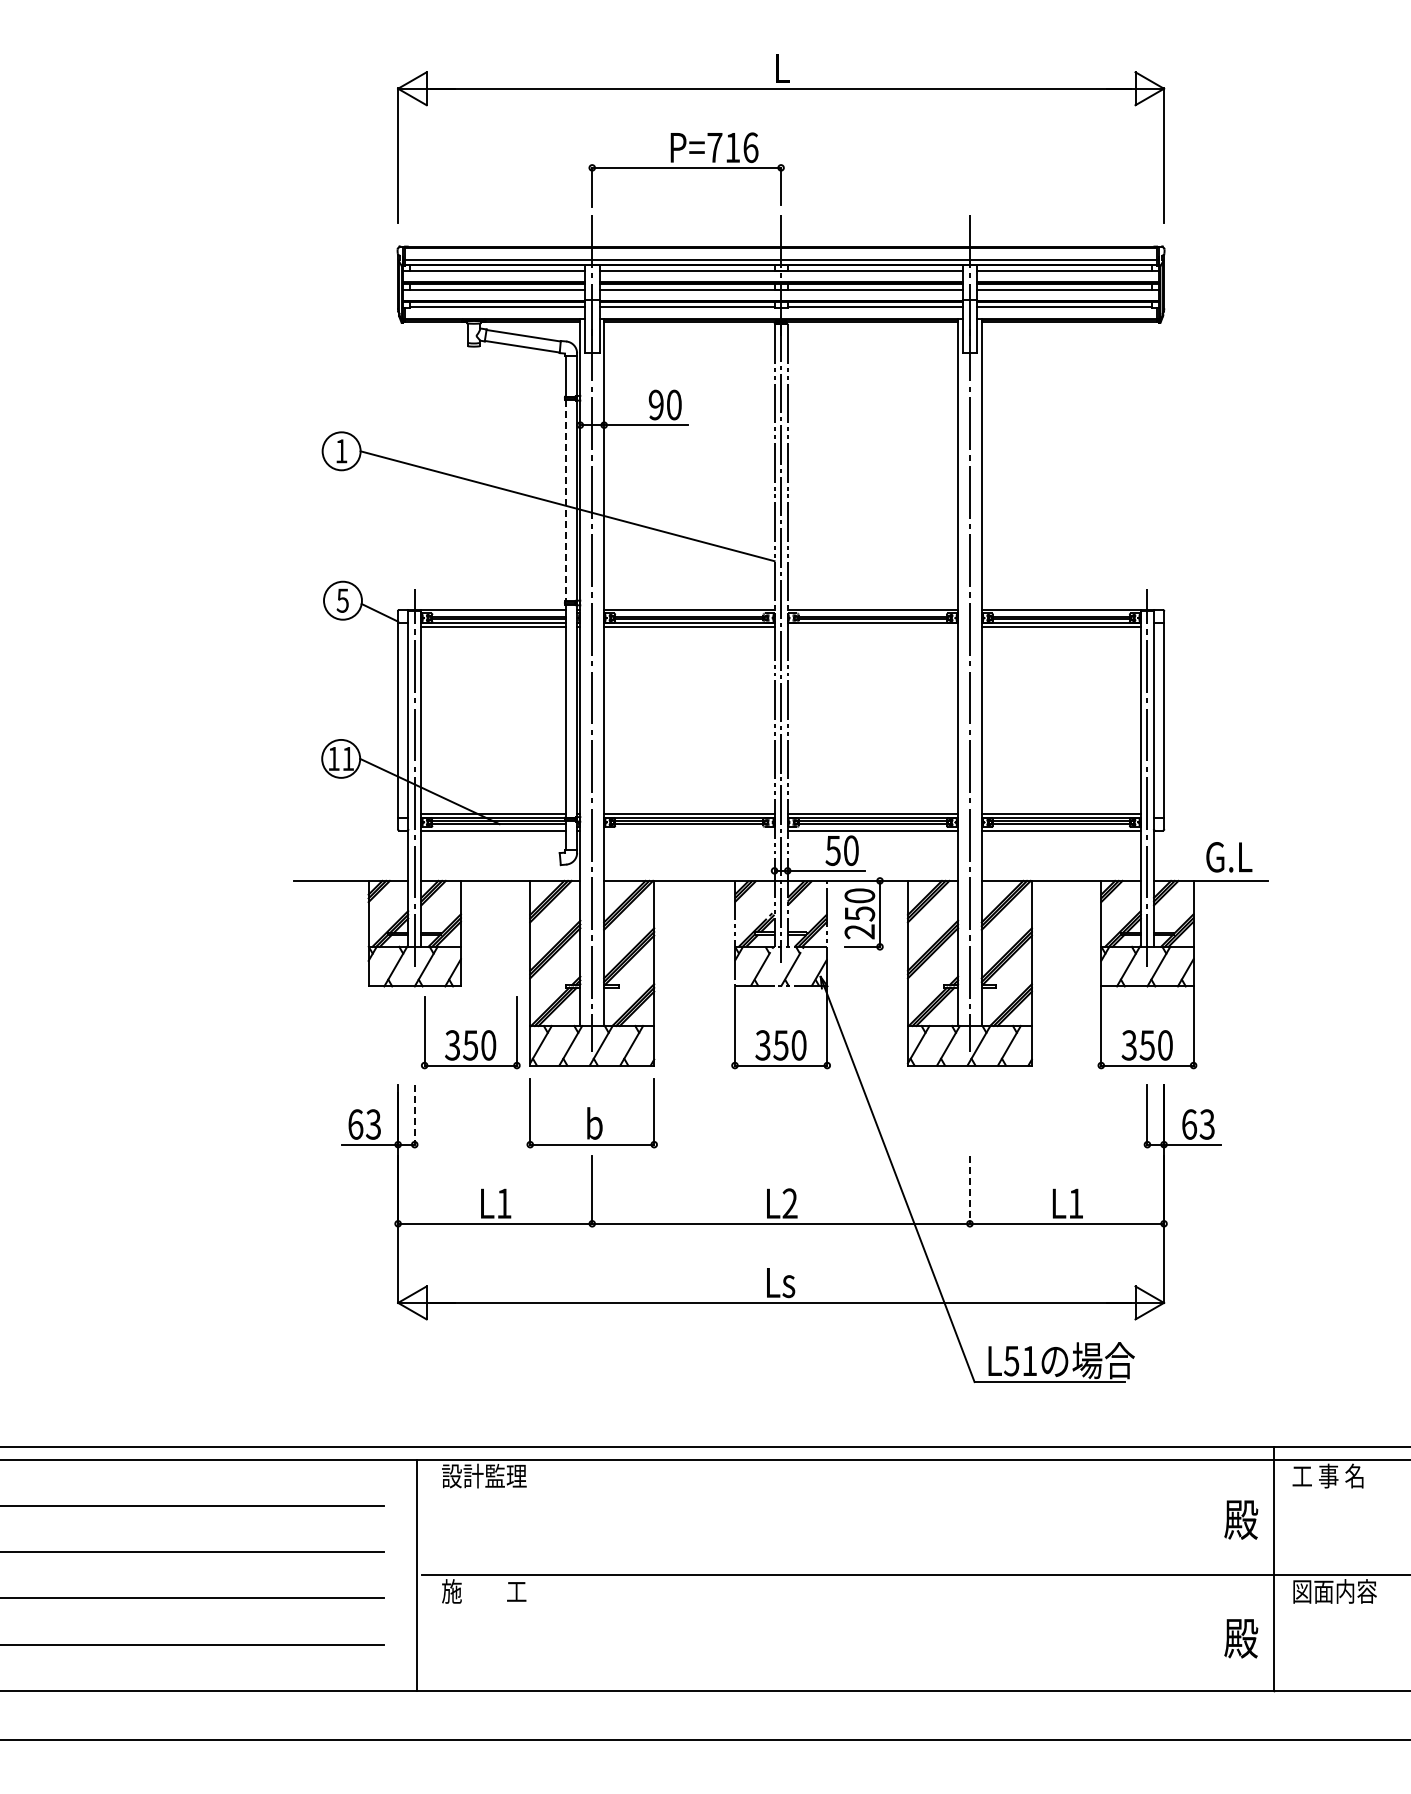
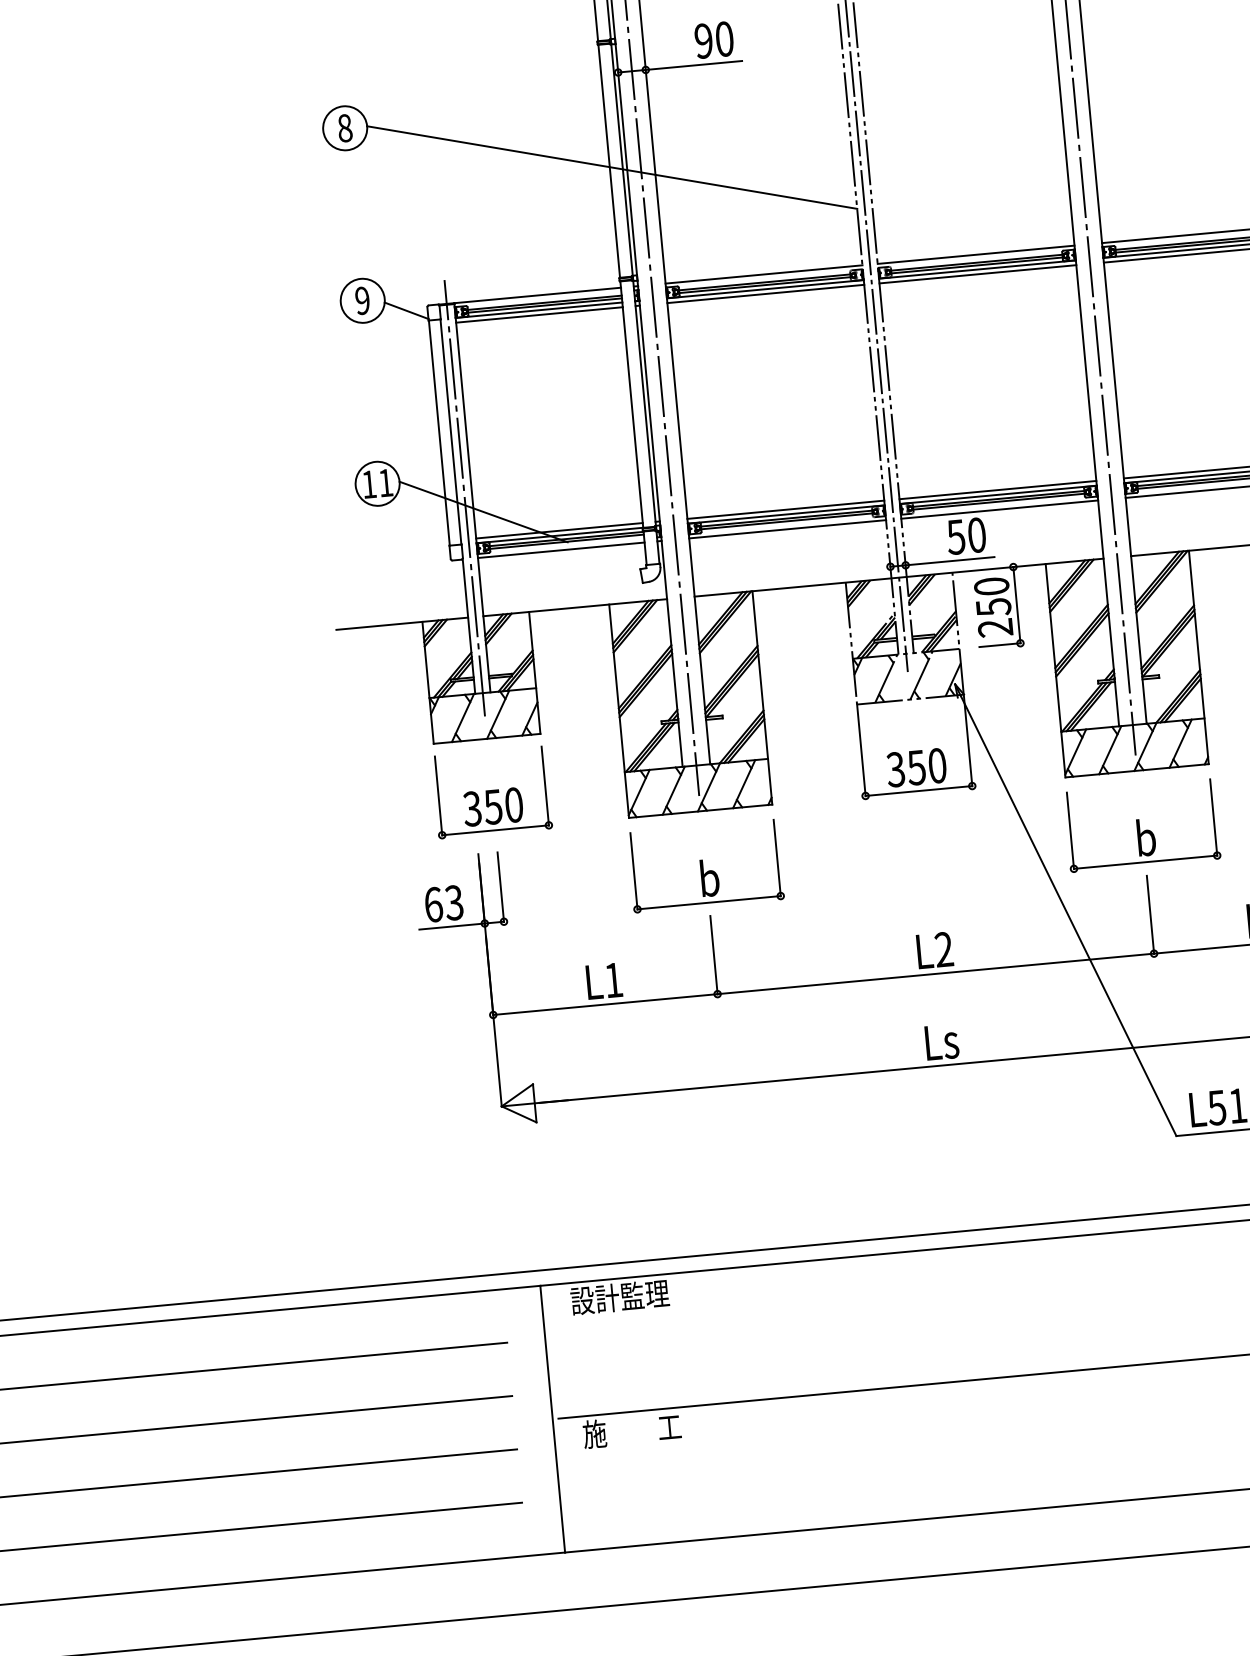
text: (341, 451) -> (345, 128), 1 -> 8
line: (565, 500) -> (609, 161), dashed -> solid
text: (342, 600) -> (362, 300), 5 -> 9
line: (872, 626) -> (977, 273), added
line: (689, 830) -> (787, 529), added
part: (470, 1032) -> (491, 792), moved
part: (969, 1113) -> (1141, 826), added
line: (414, 1115) -> (500, 888), dashed -> solid
line: (969, 1190) -> (1150, 915), dashed -> solid

